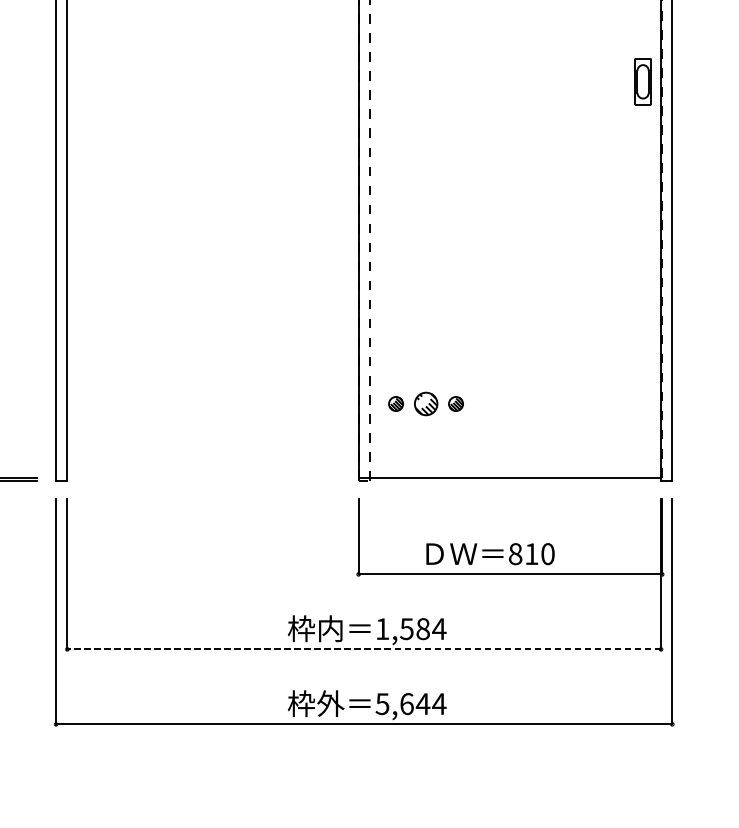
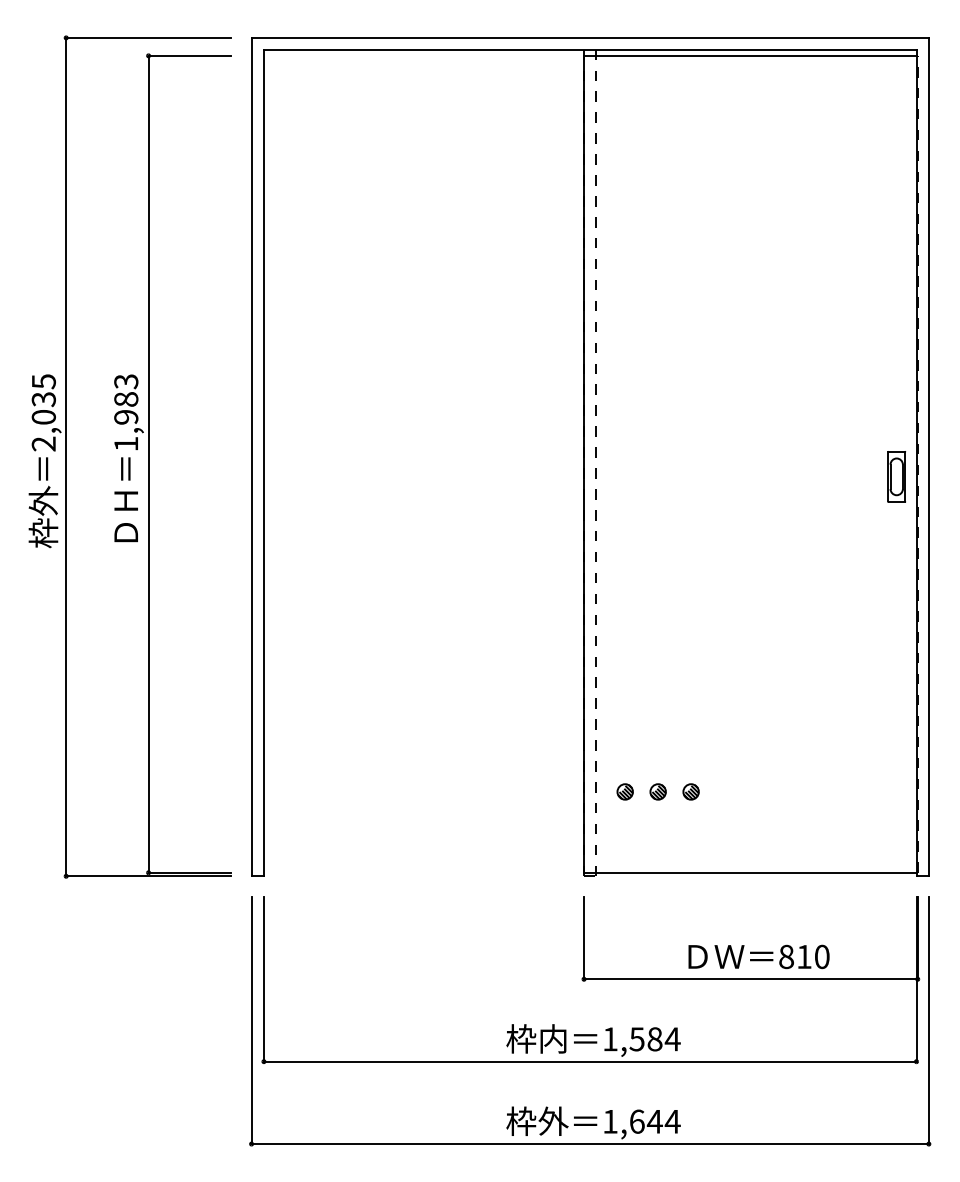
part: (642, 81) -> (896, 476), moved
part: (425, 403) -> (657, 791), size x0.62
text: (490, 553) -> (758, 956), moved
line: (363, 649) -> (589, 1061), dashed -> solid
text: (381, 703) -> (609, 1121), 5,644 -> 1,644

